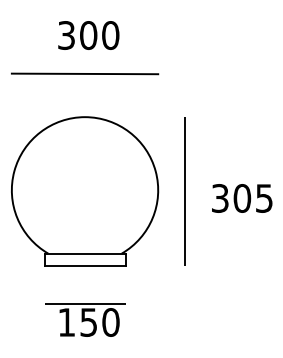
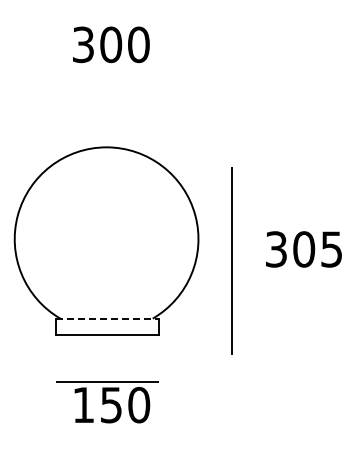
line: (84, 73) -> (106, 92), removed
line: (184, 191) -> (231, 260), moved
line: (85, 253) -> (107, 318), solid -> dashed

